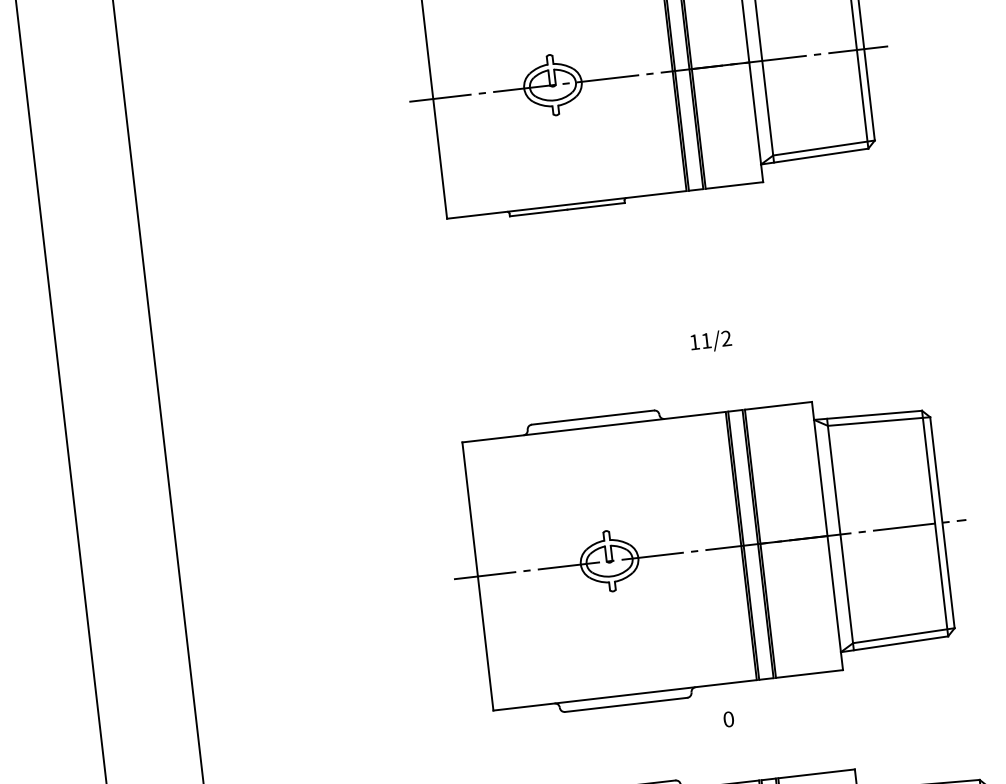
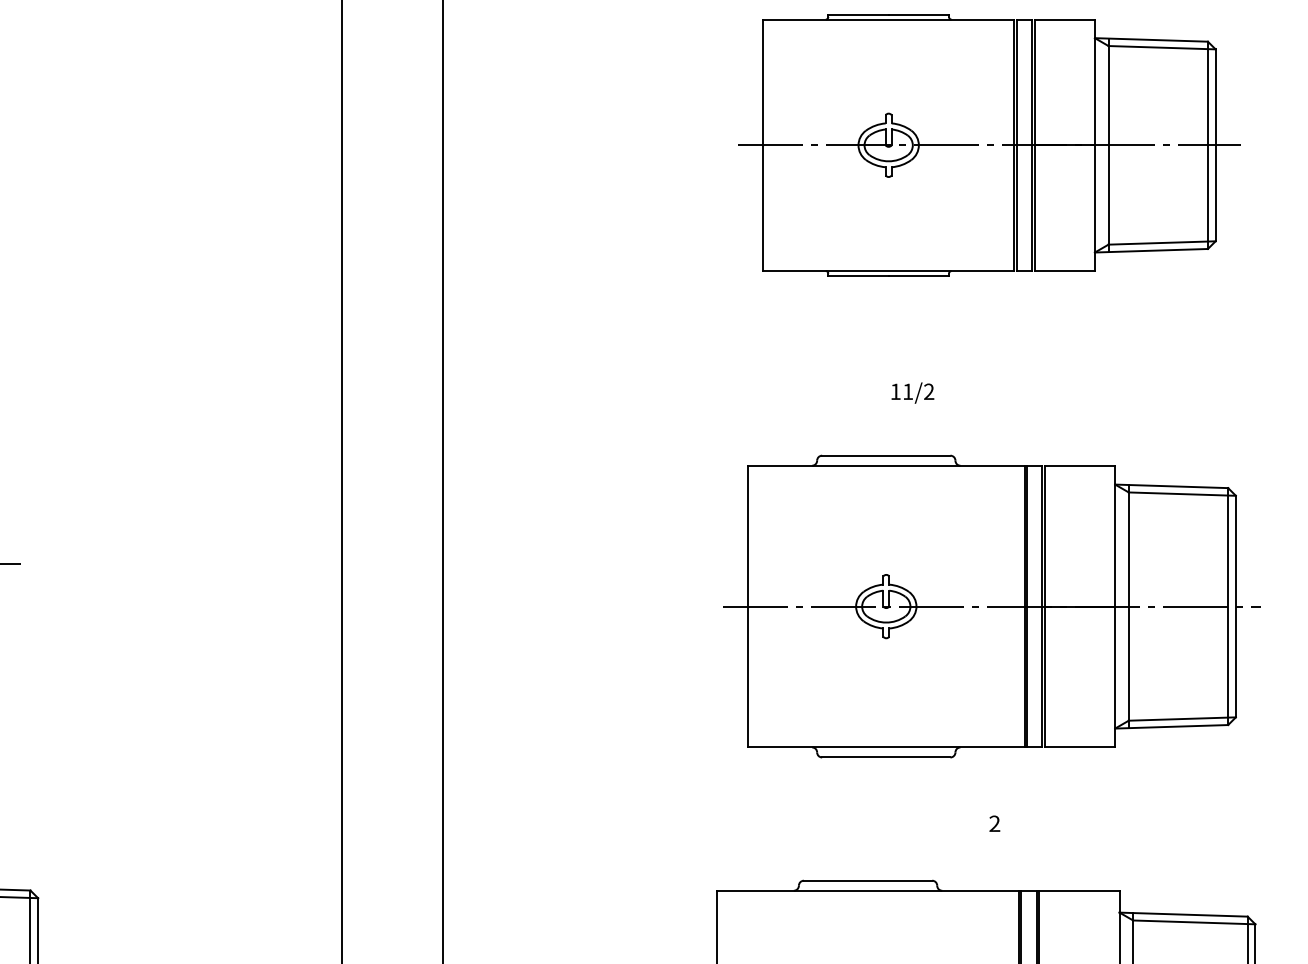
text: (710, 341) -> (912, 392), moved
part: (709, 549) -> (991, 606), moved
text: (728, 719) -> (994, 823), 0 -> 2

